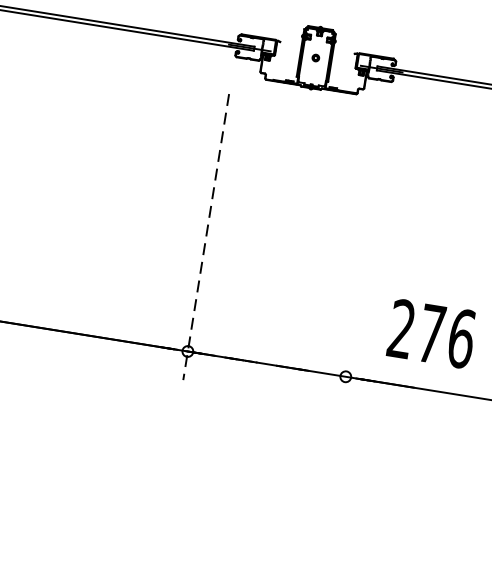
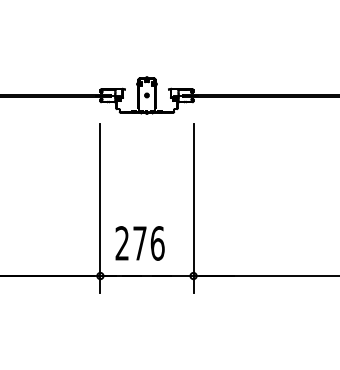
line: (206, 238) -> (100, 209), dashed -> solid
line: (364, 262) -> (193, 208), added
text: (430, 333) -> (139, 243), moved

